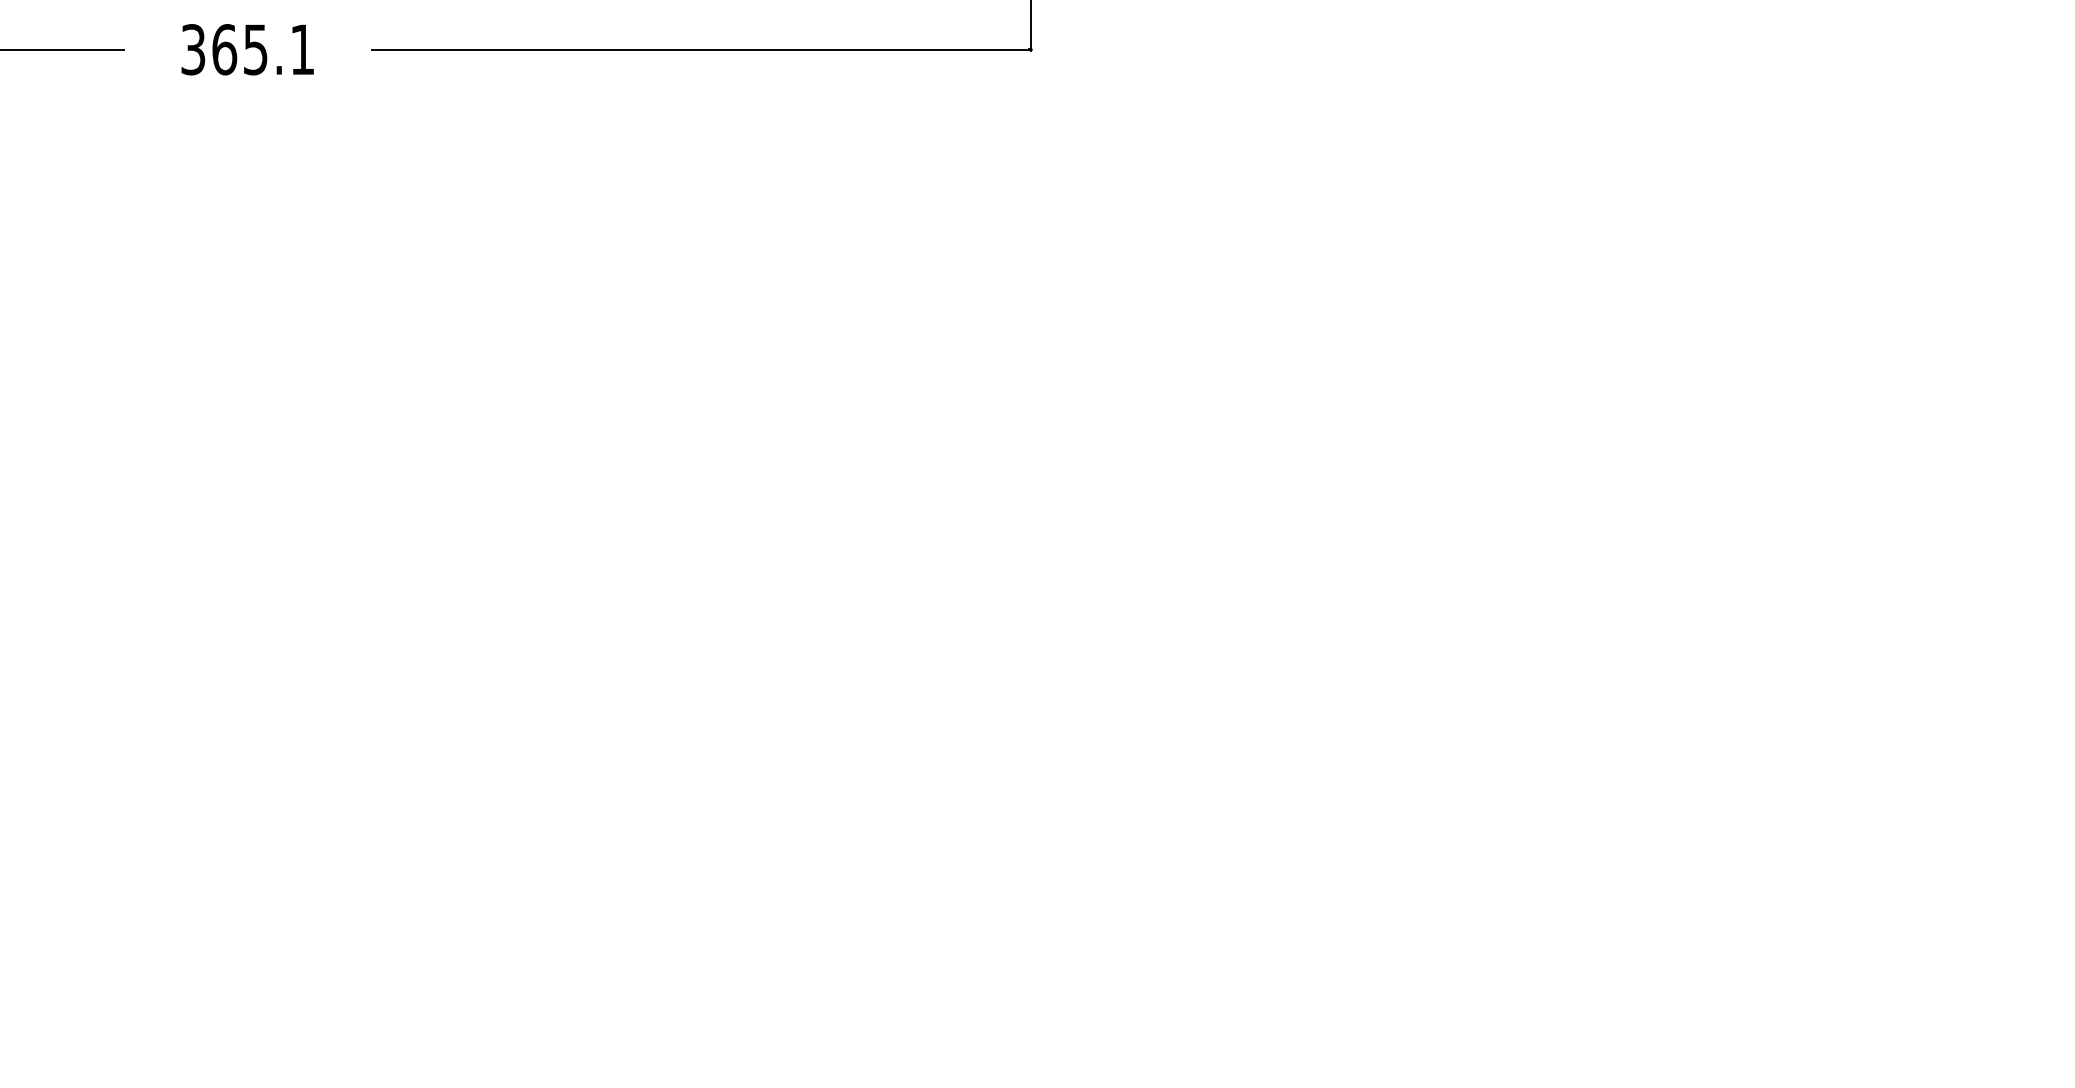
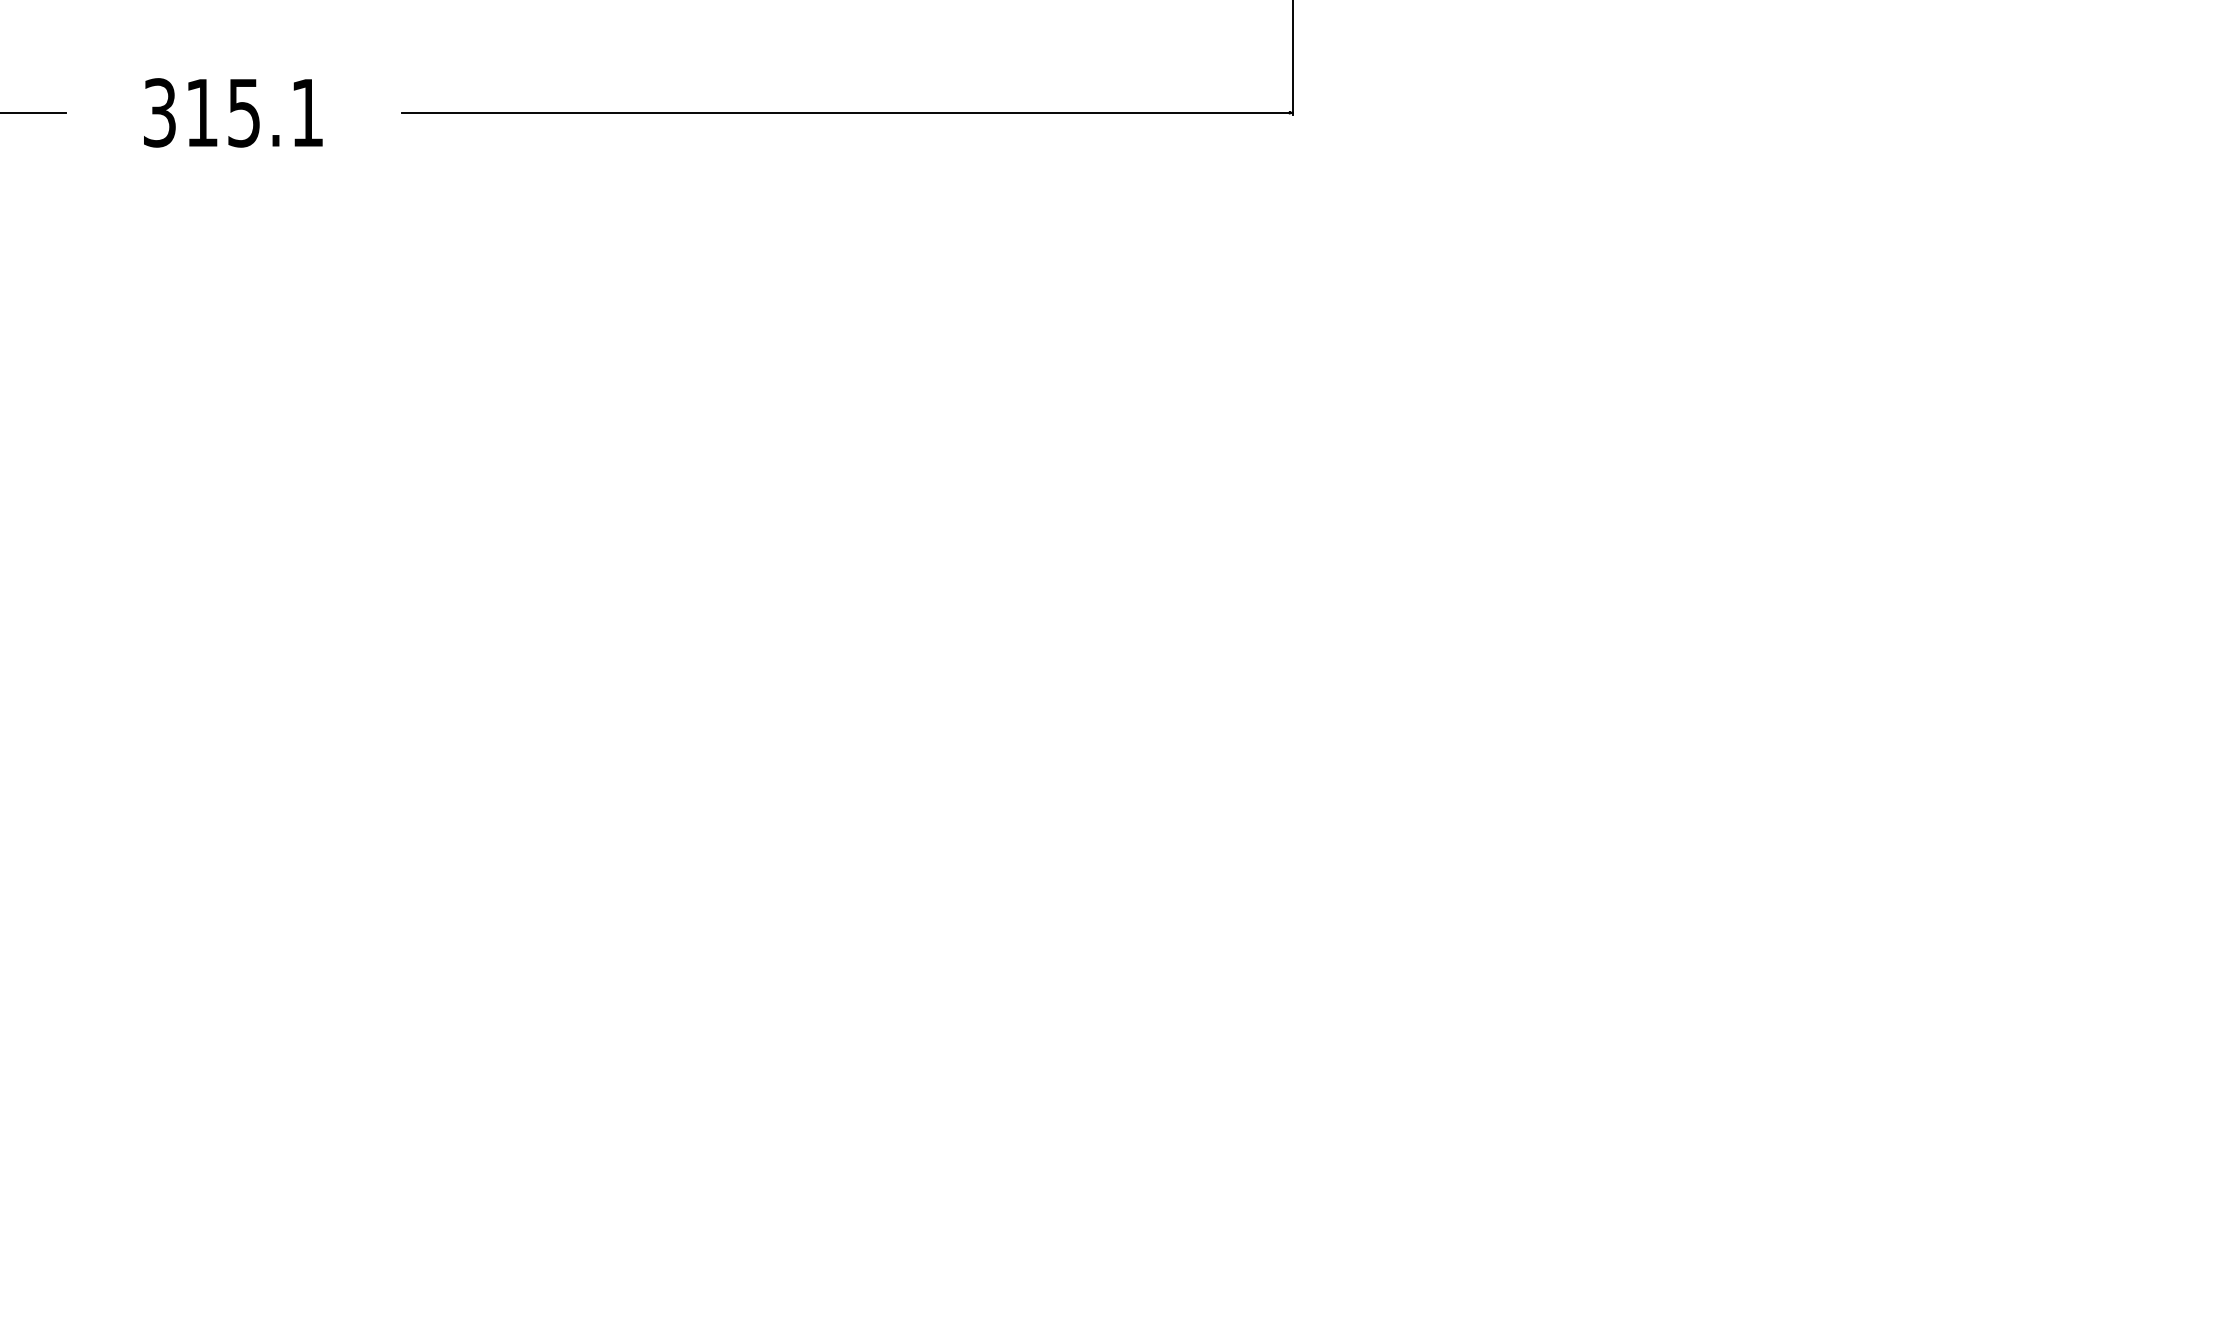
text: (224, 49) -> (201, 112), 365.1 -> 315.1

